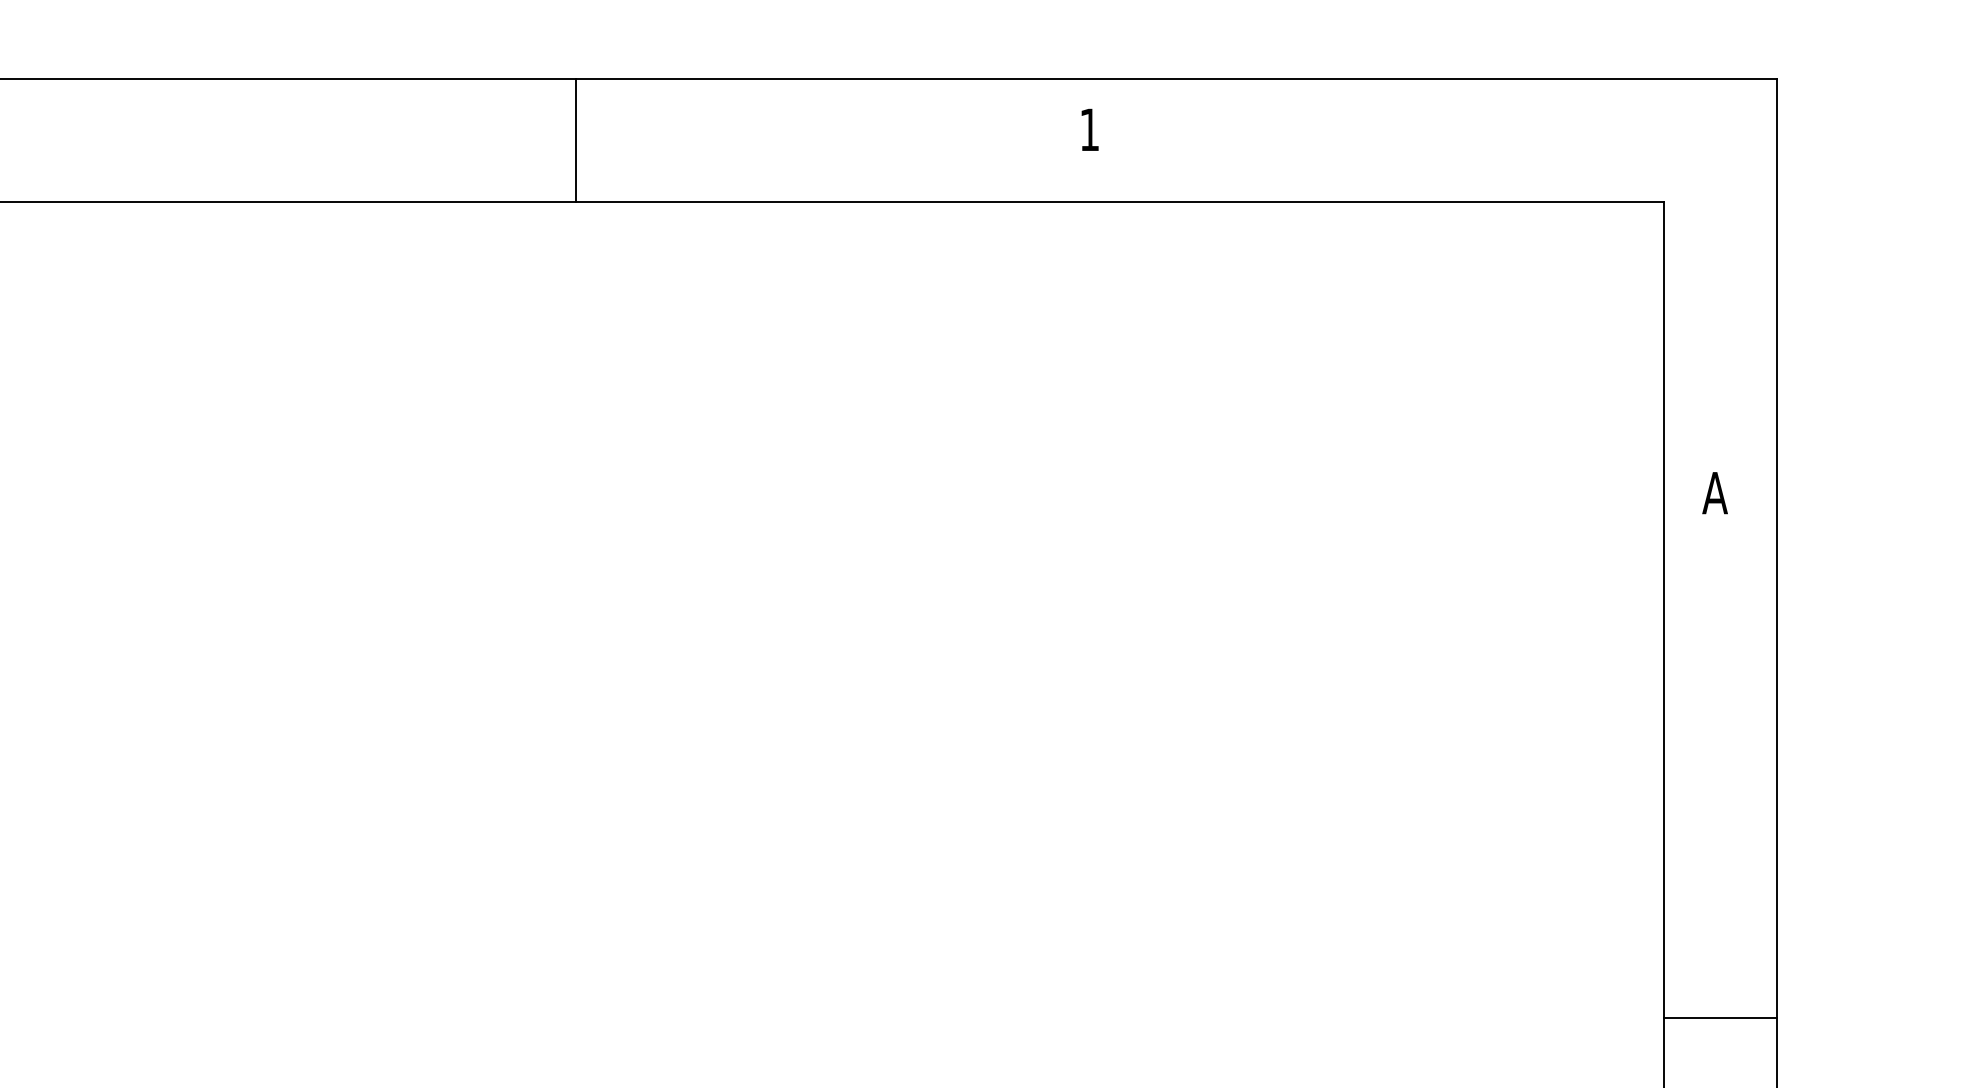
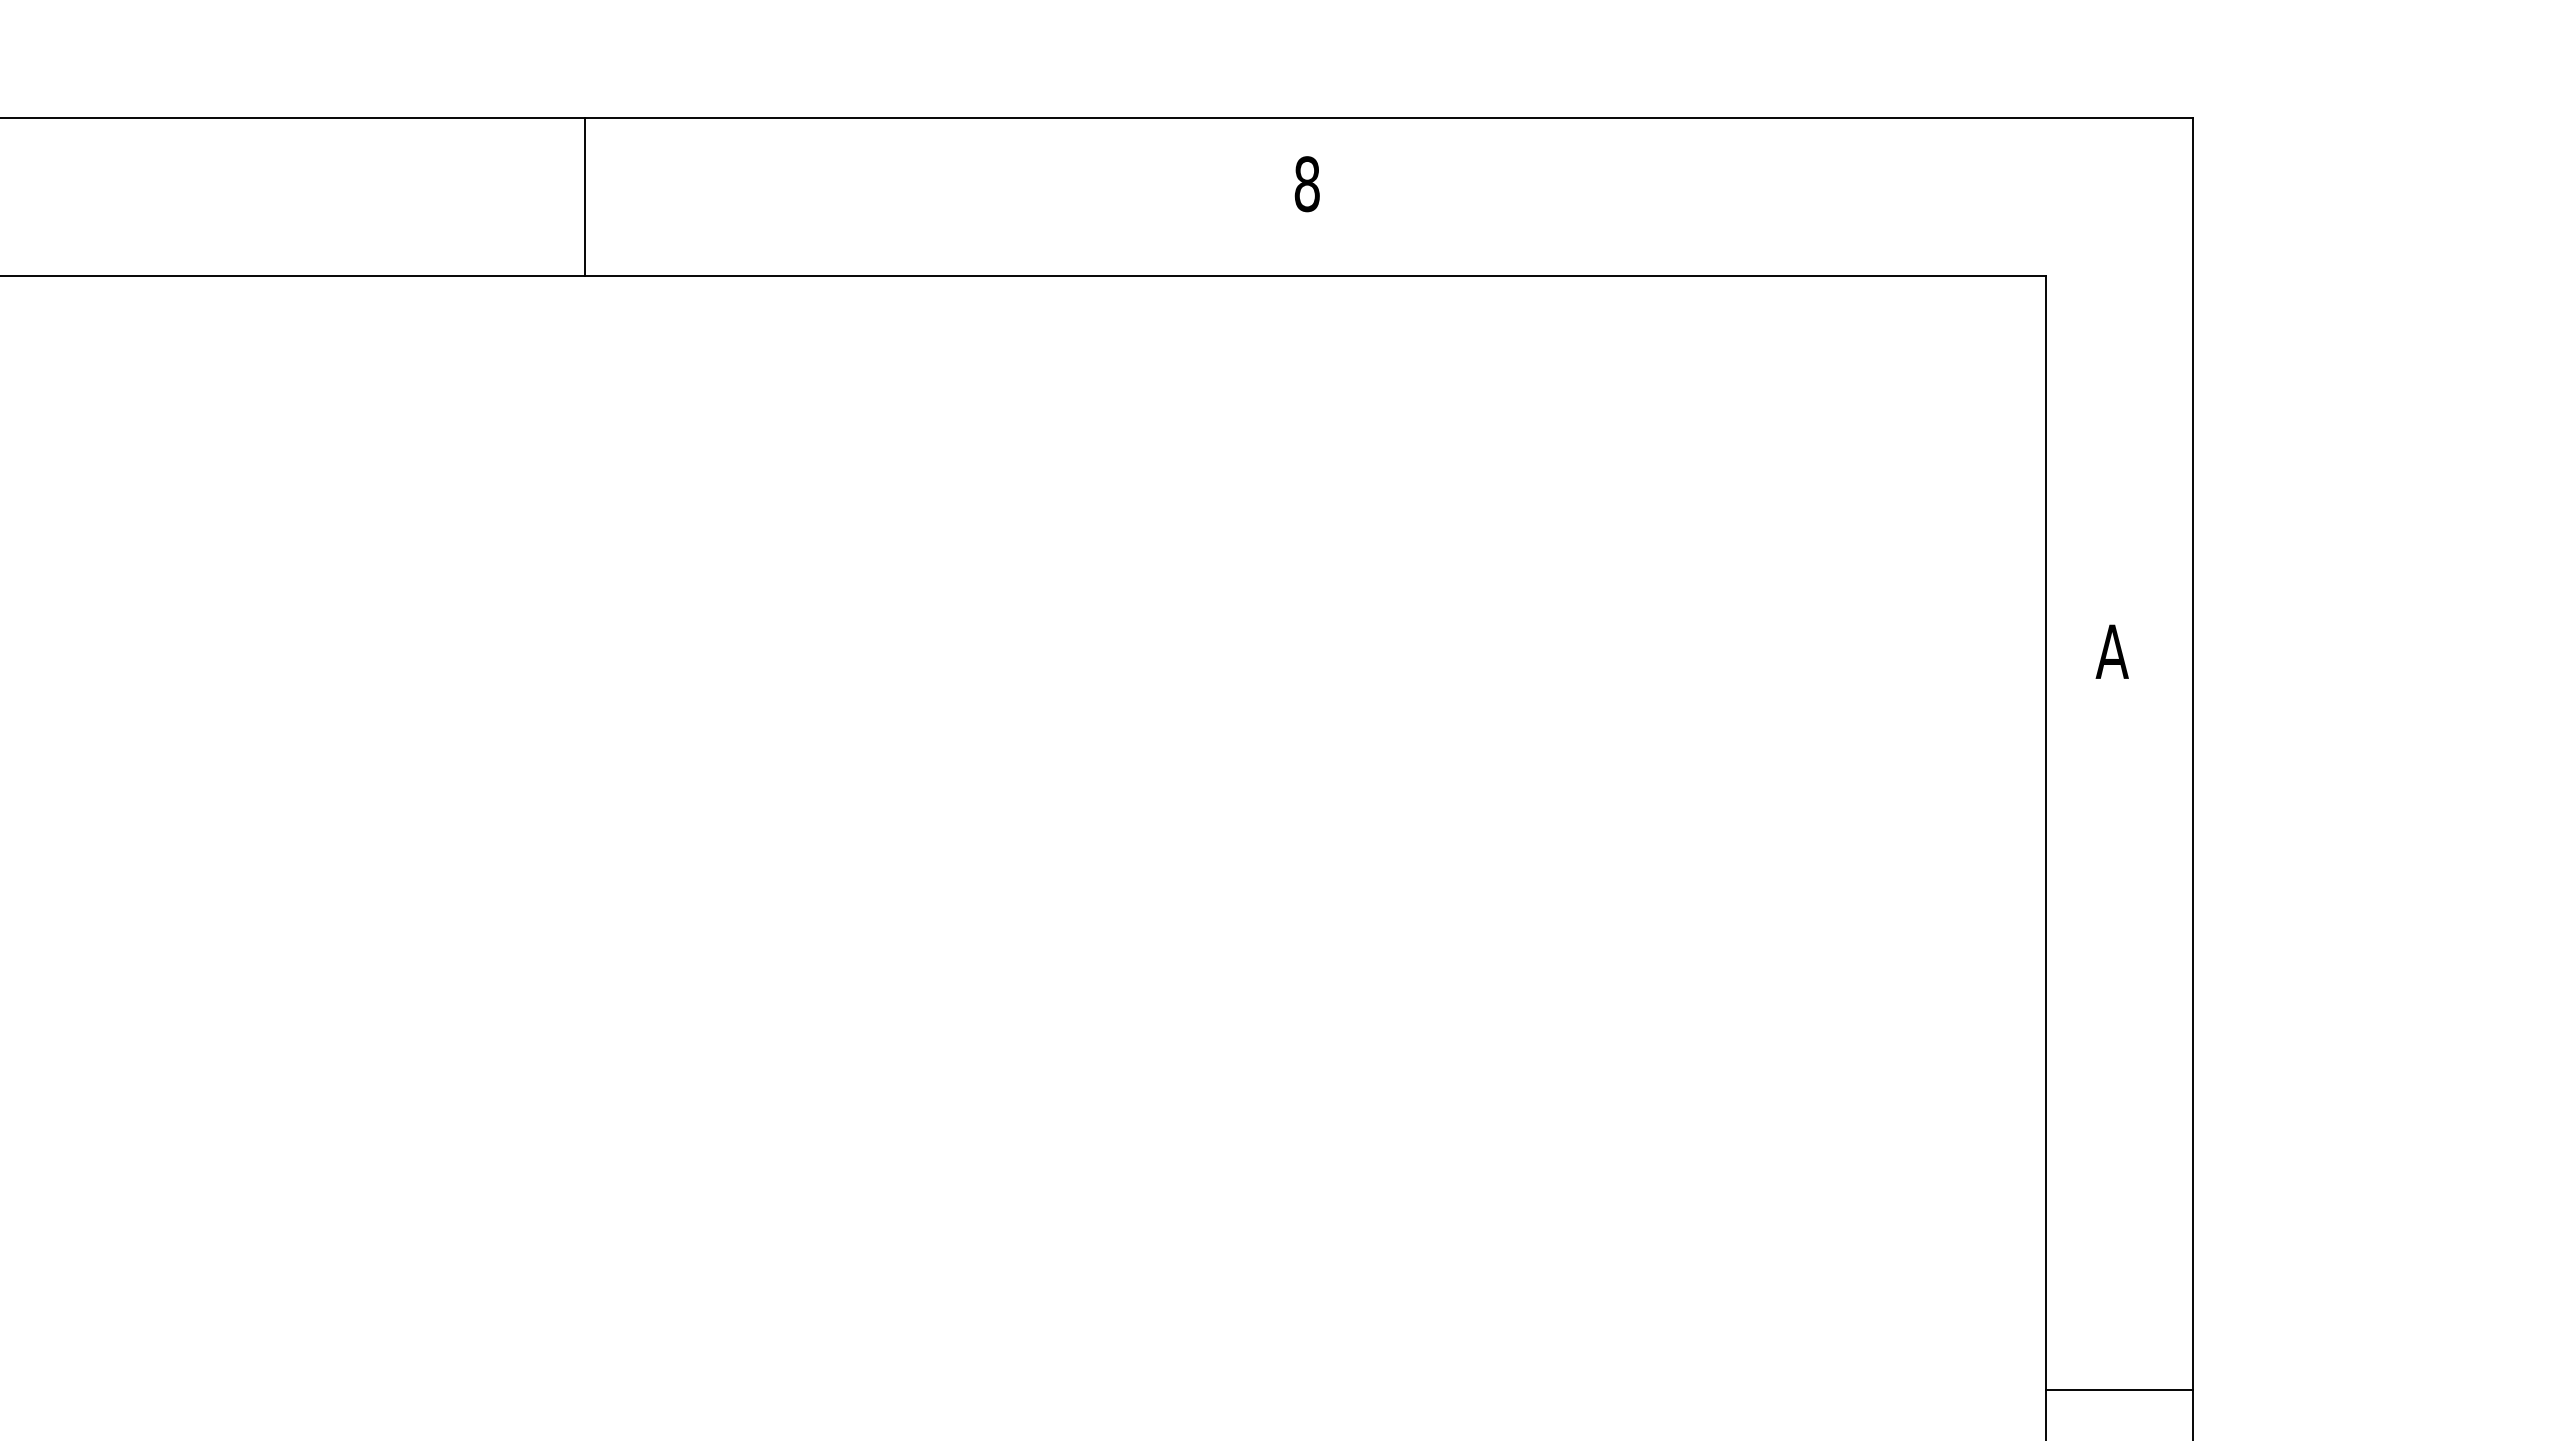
text: (1089, 130) -> (1306, 184), 1 -> 8
line: (576, 140) -> (585, 197), moved
line: (1720, 1018) -> (2119, 1389), moved

